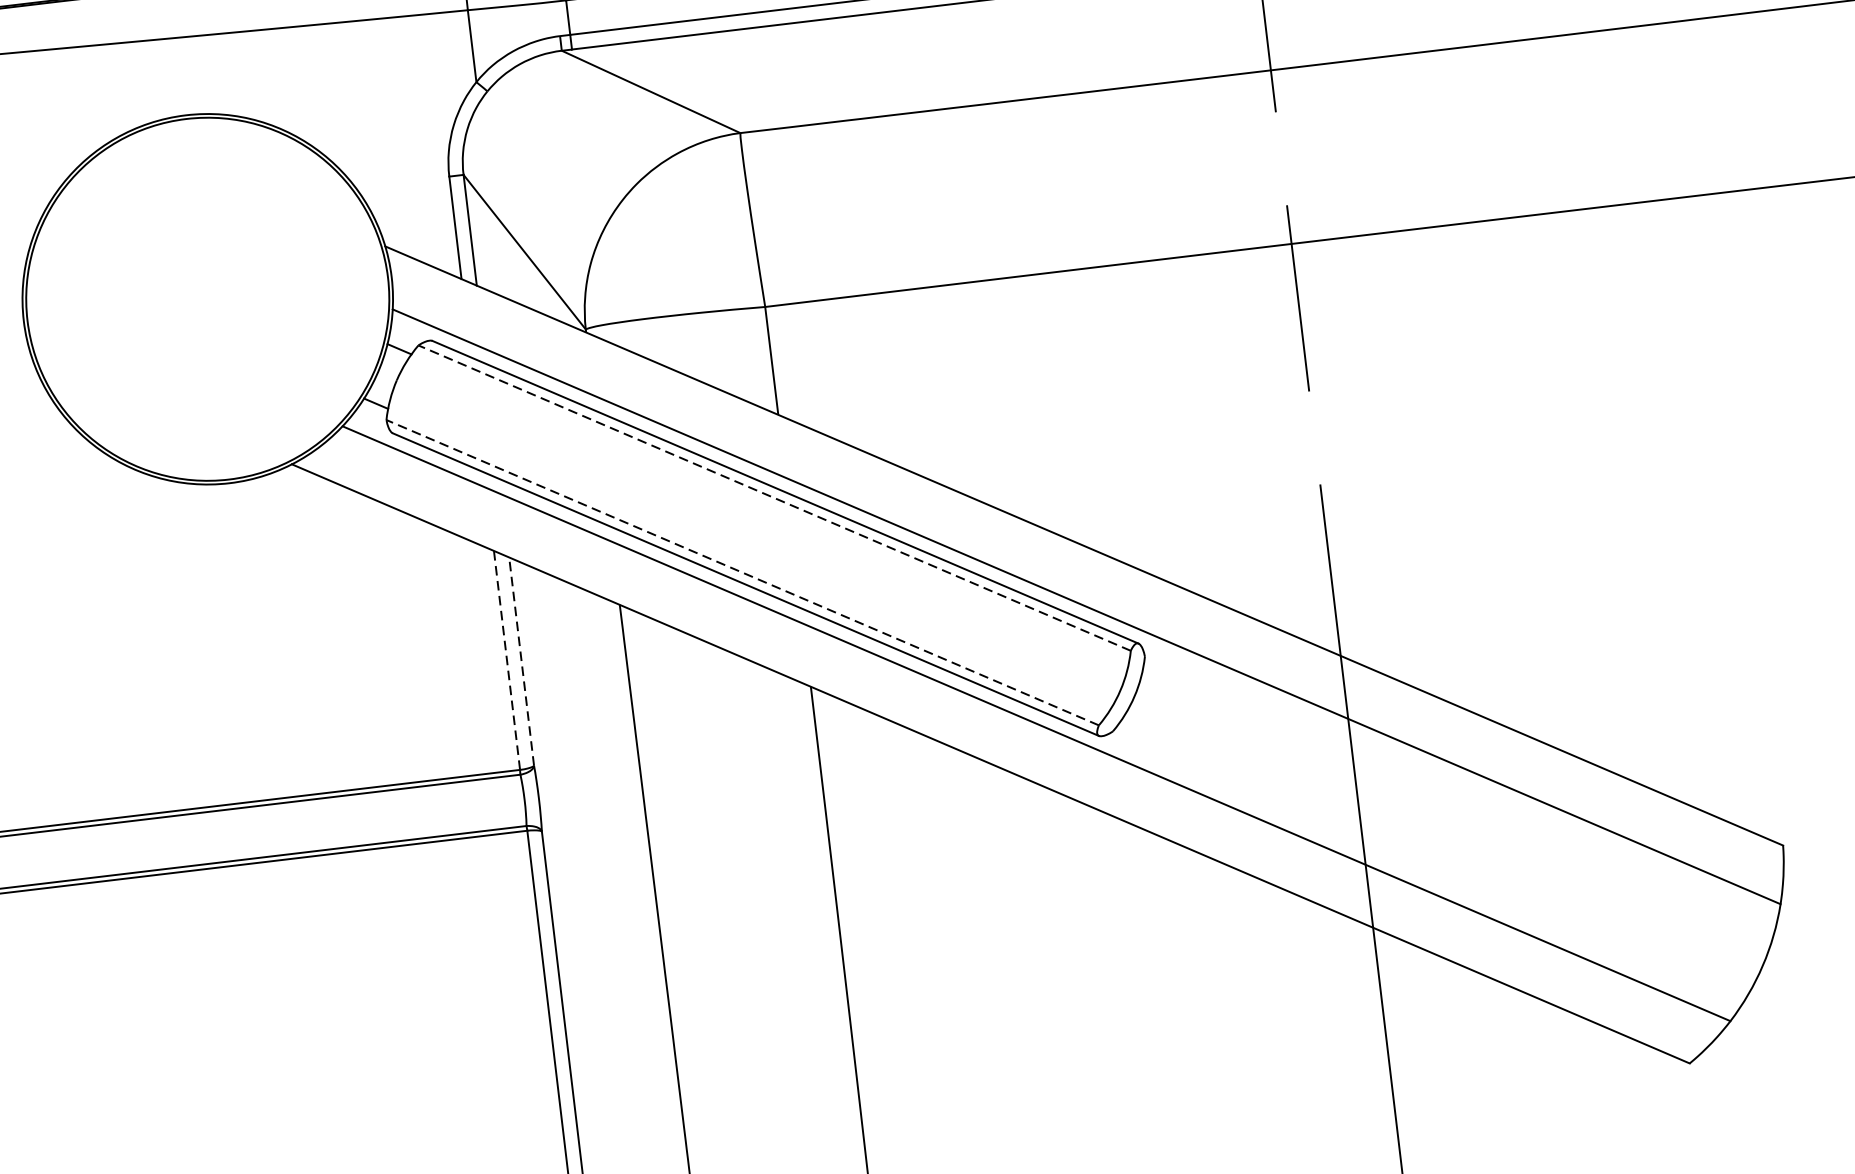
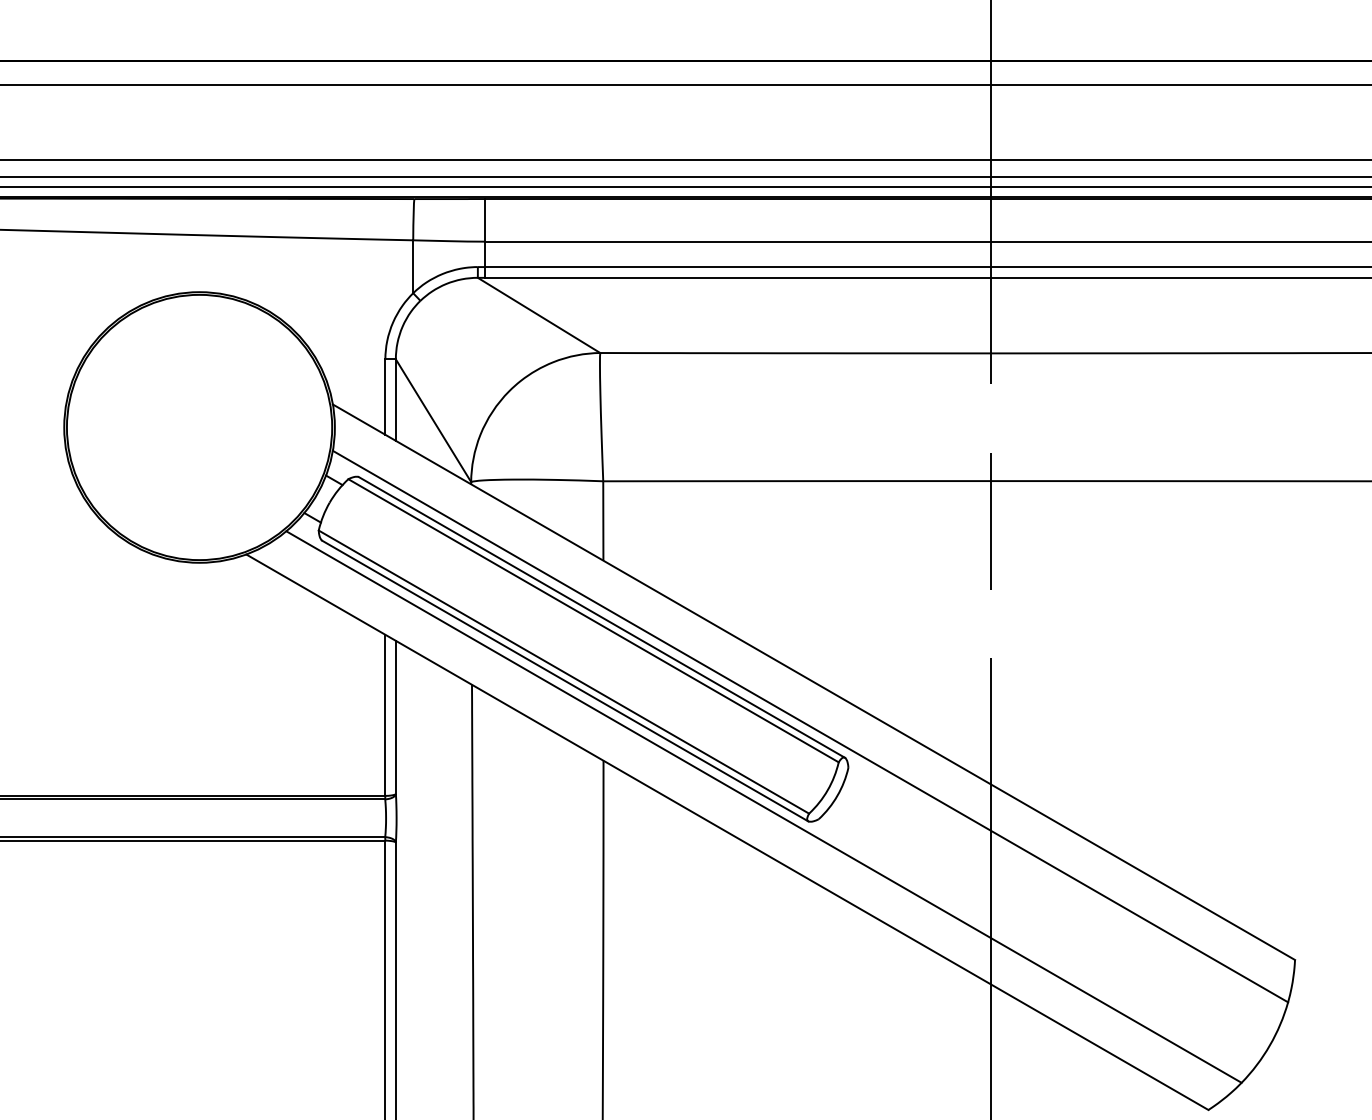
line: (774, 497) -> (593, 620), dashed -> solid
line: (742, 571) -> (563, 671), dashed -> solid
line: (507, 660) -> (385, 715), dashed -> solid
line: (521, 661) -> (395, 717), dashed -> solid

